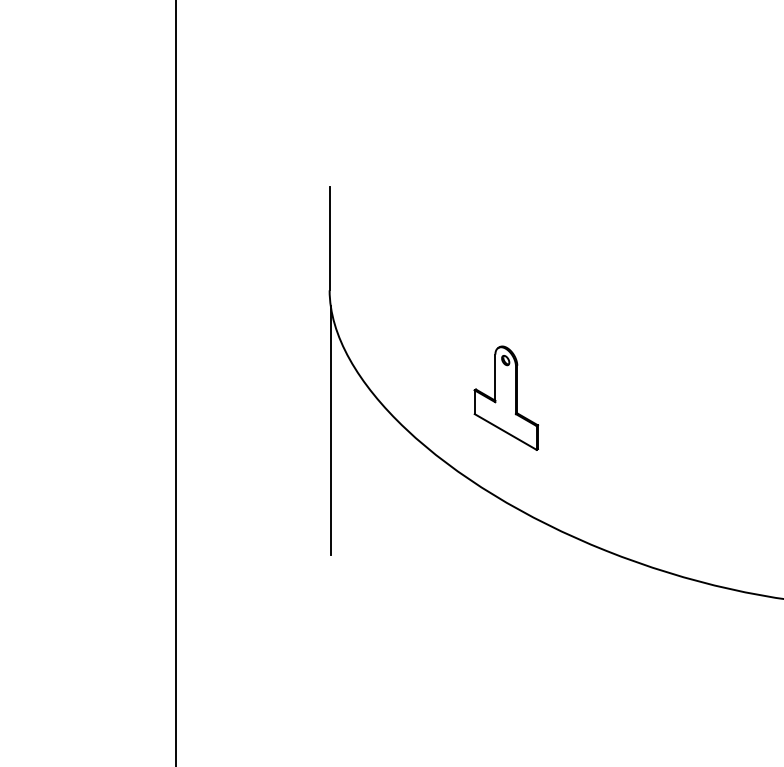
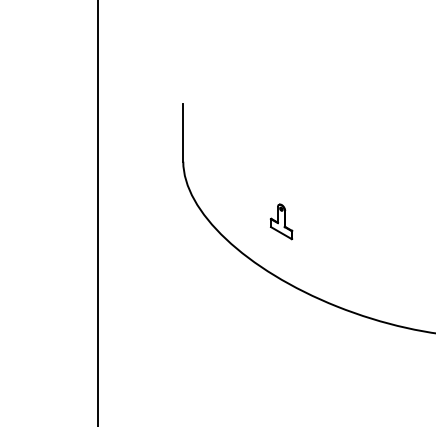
part: (506, 397) -> (281, 221), size x0.6
line: (329, 430) -> (183, 239), removed

